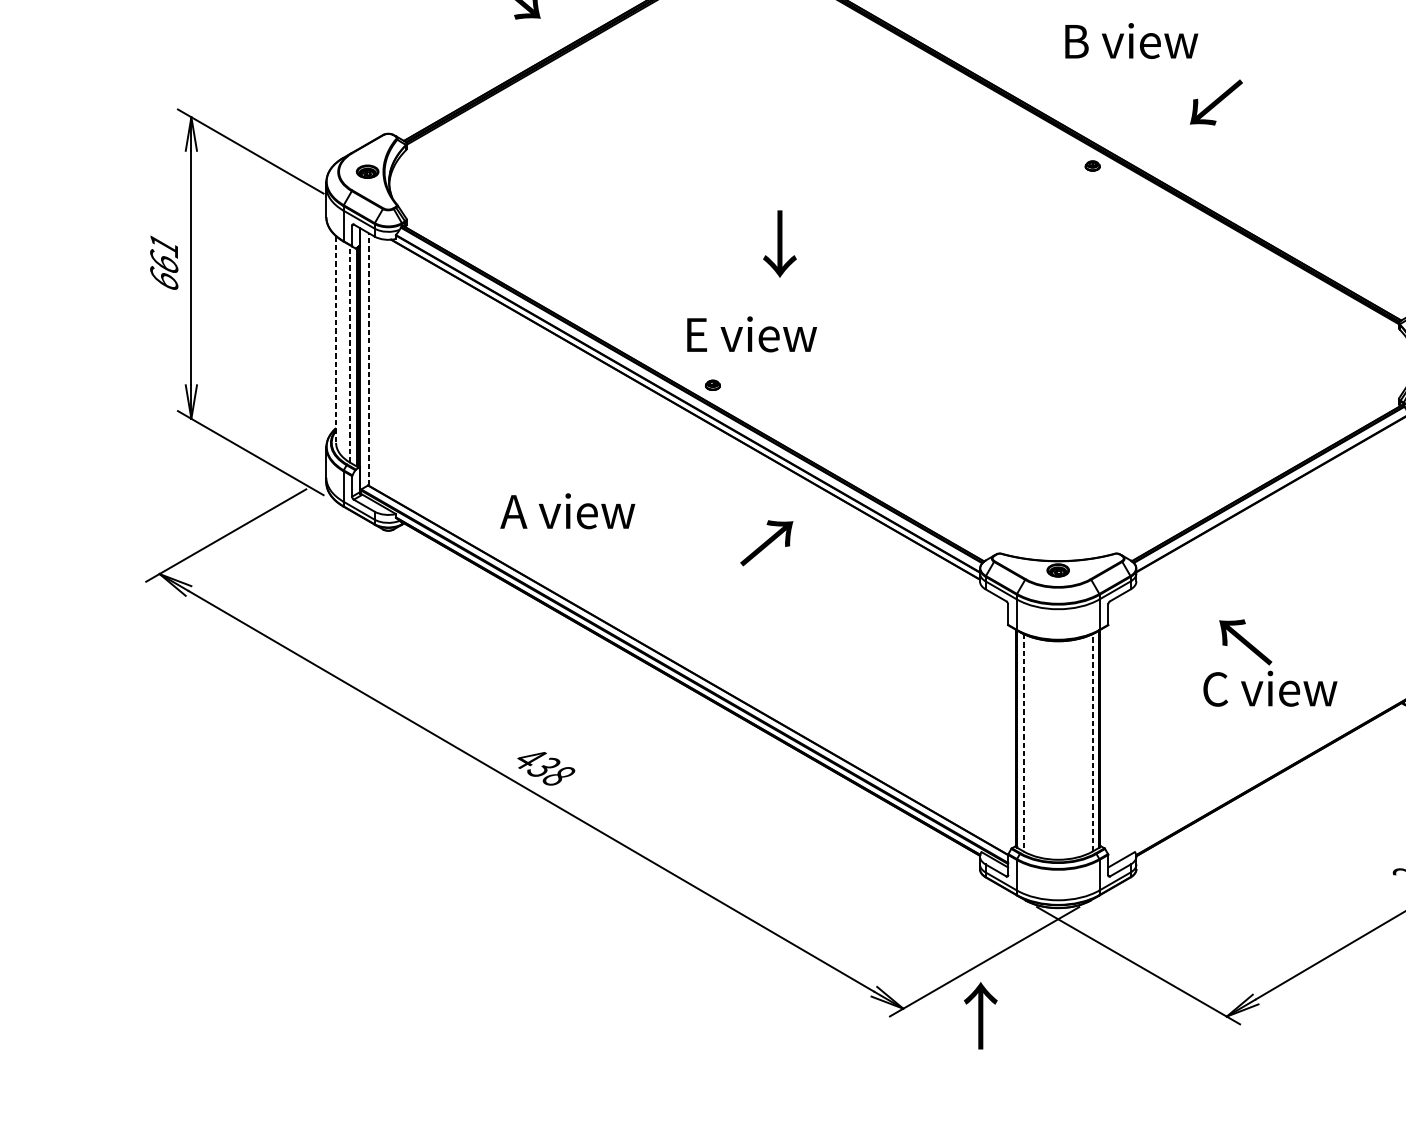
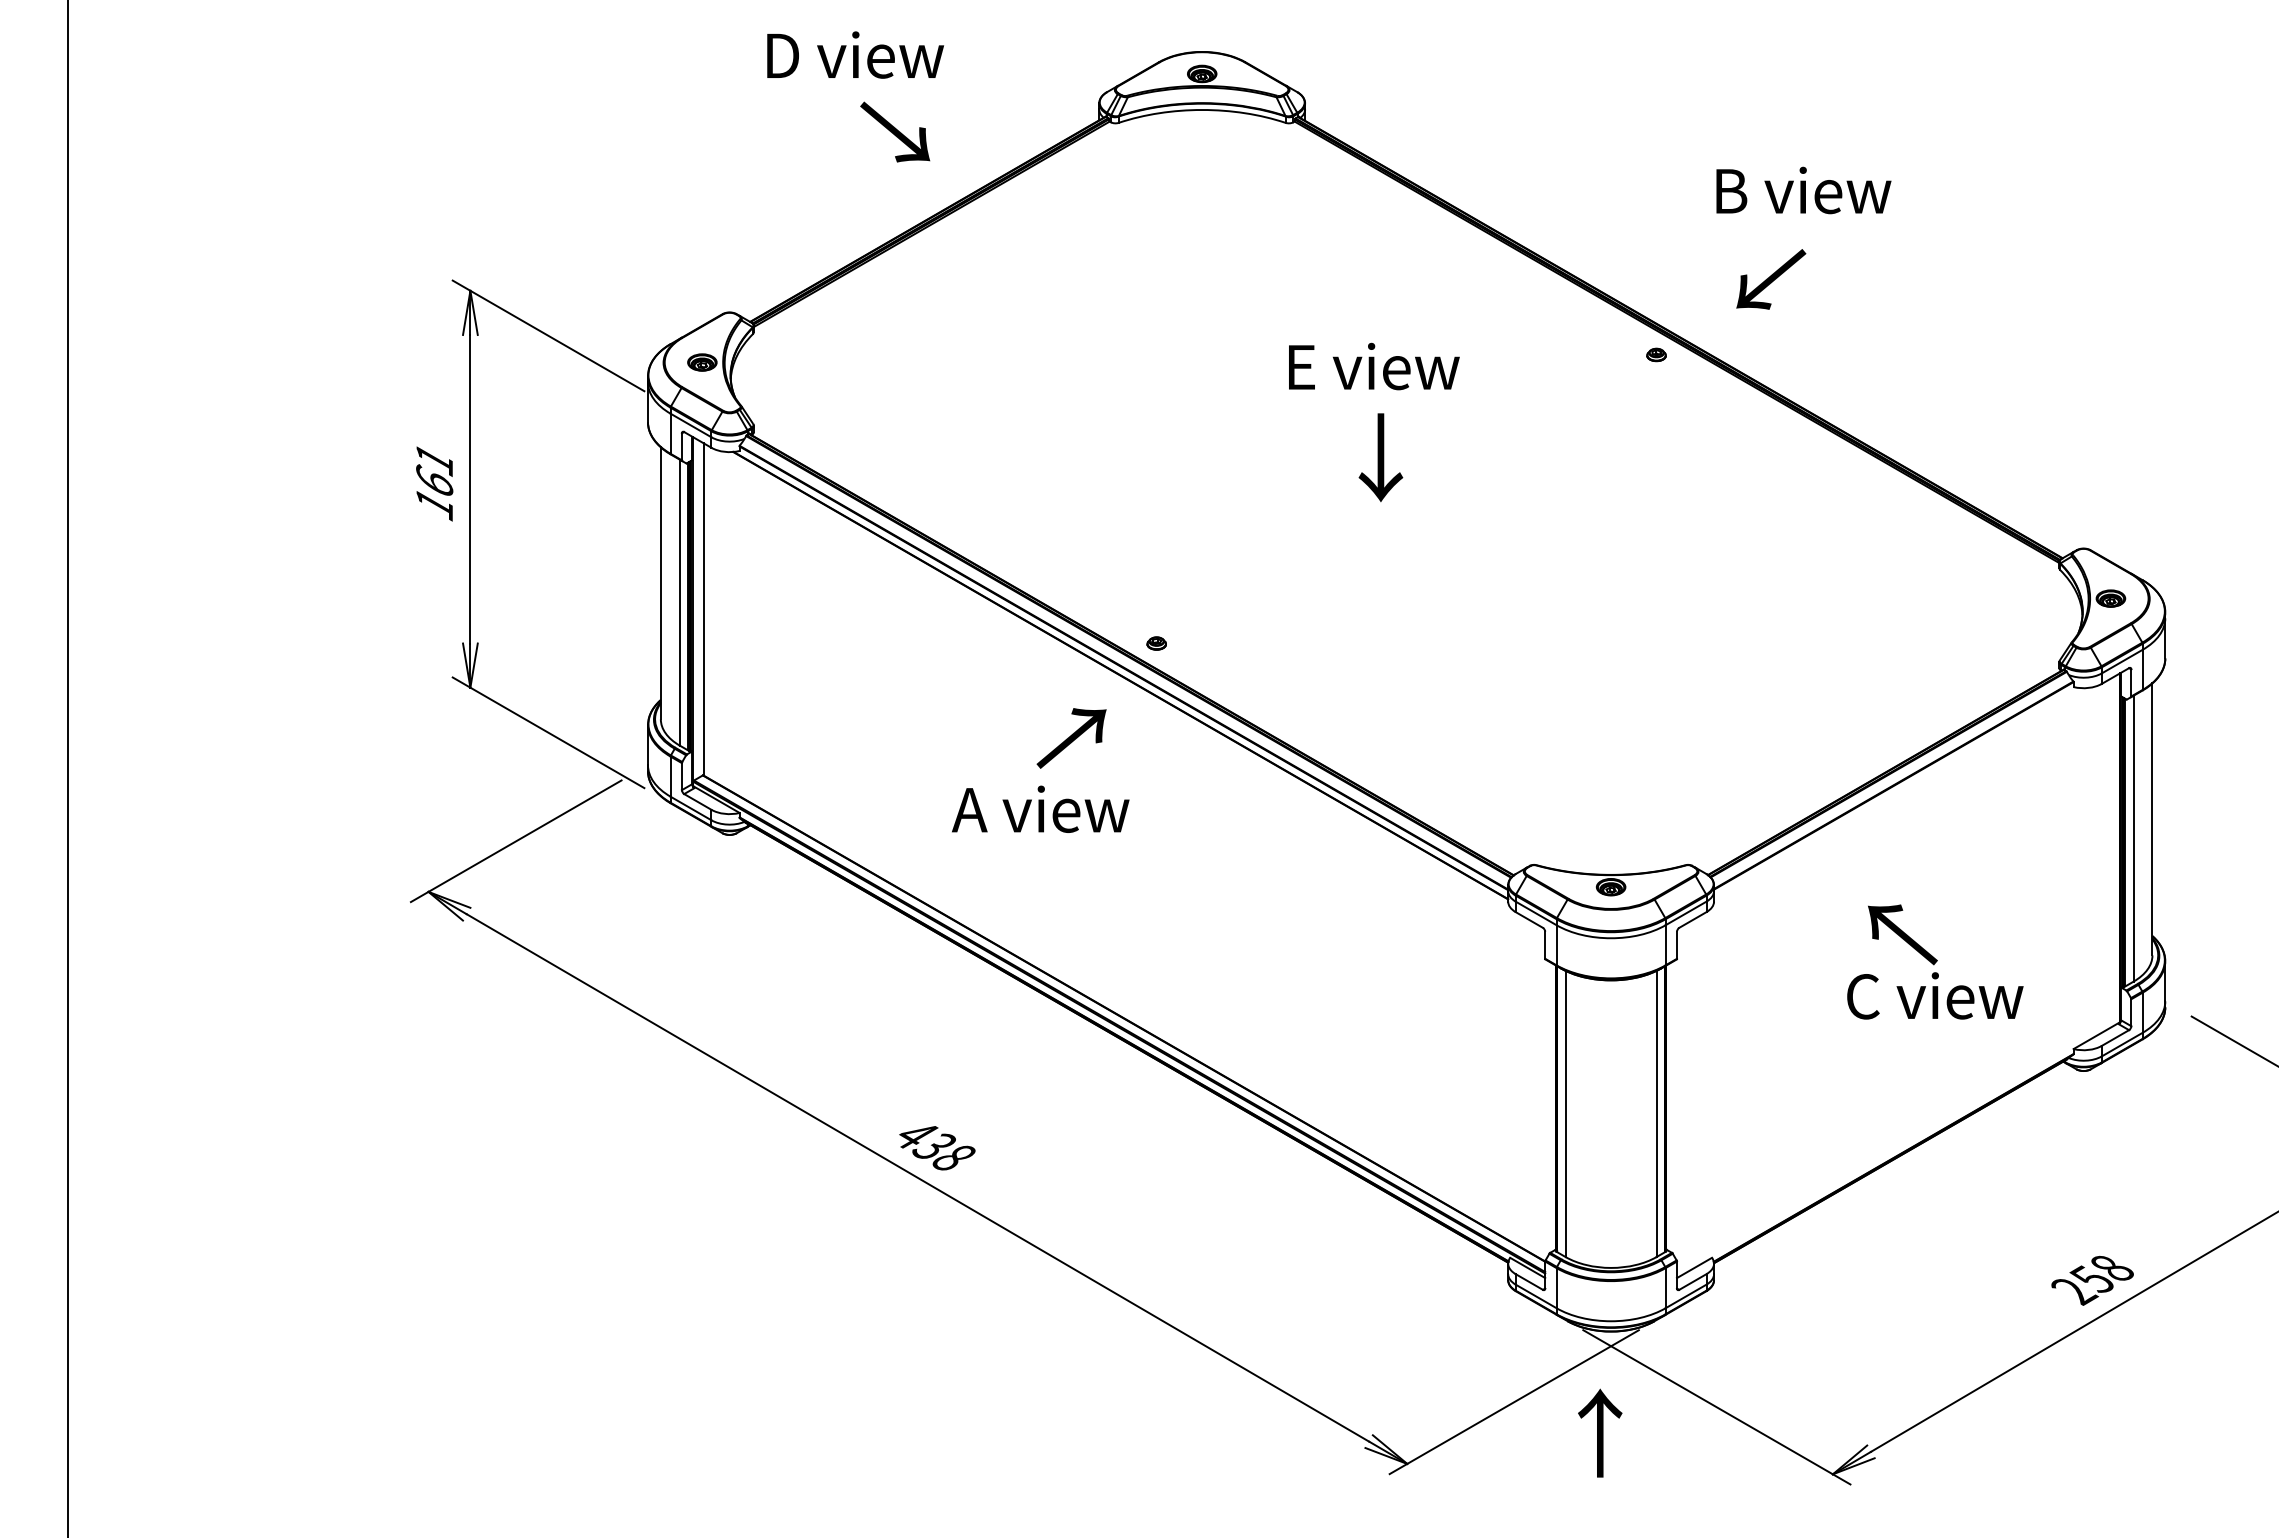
text: (1131, 41) -> (1803, 190), moved
text: (1216, 102) -> (1771, 279), moved
text: (779, 243) -> (1380, 457), moved
text: (164, 278) -> (434, 503), 661 -> 161
text: (752, 334) -> (1374, 366), moved
line: (335, 339) -> (660, 583), dashed -> solid
line: (350, 354) -> (679, 602), dashed -> solid
line: (368, 358) -> (703, 608), dashed -> solid
text: (567, 510) -> (1040, 808), moved
text: (766, 543) -> (1071, 738), moved
text: (1270, 662) -> (1935, 961), moved
line: (1092, 742) -> (1656, 1113), dashed -> solid
line: (1023, 743) -> (1565, 1114), dashed -> solid
text: (981, 1015) -> (1600, 1432), moved

